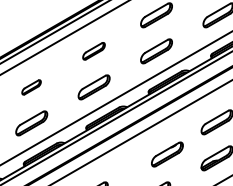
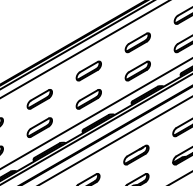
part: (93, 50) -> (88, 70), size x1.43
part: (31, 87) -> (39, 99), size x1.67
part: (167, 153) -> (136, 154), moved

